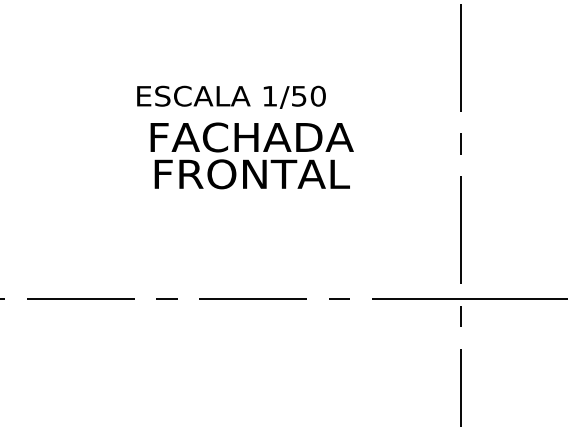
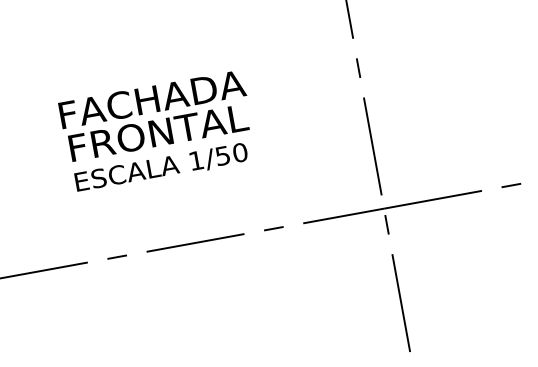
text: (231, 96) -> (161, 167), moved
text: (251, 155) -> (154, 115), moved

